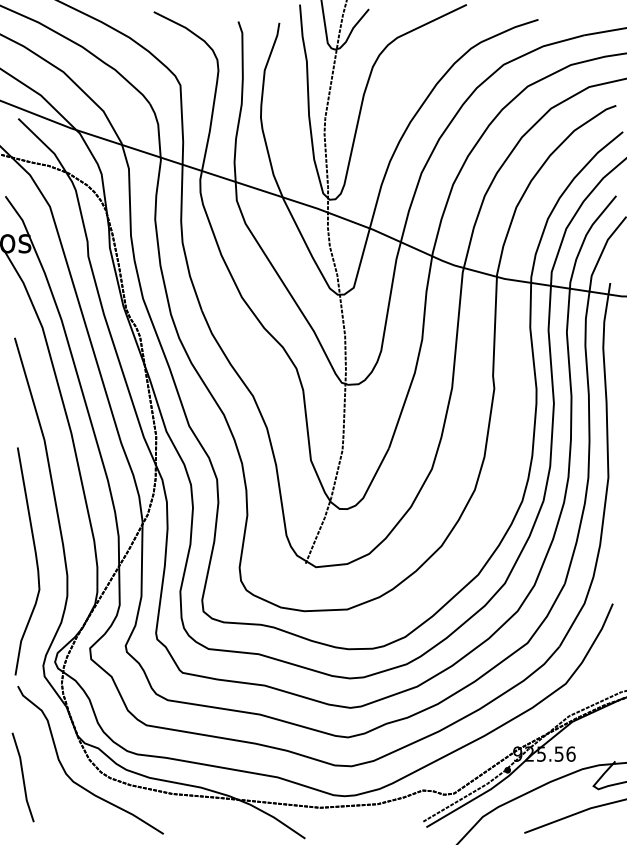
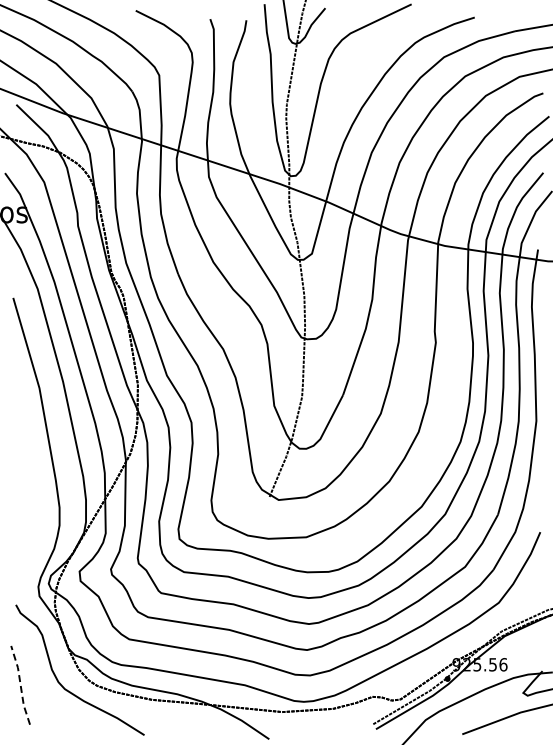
curve: (35, 560) -> (31, 494), removed
line: (23, 777) -> (20, 685), solid -> dashed

